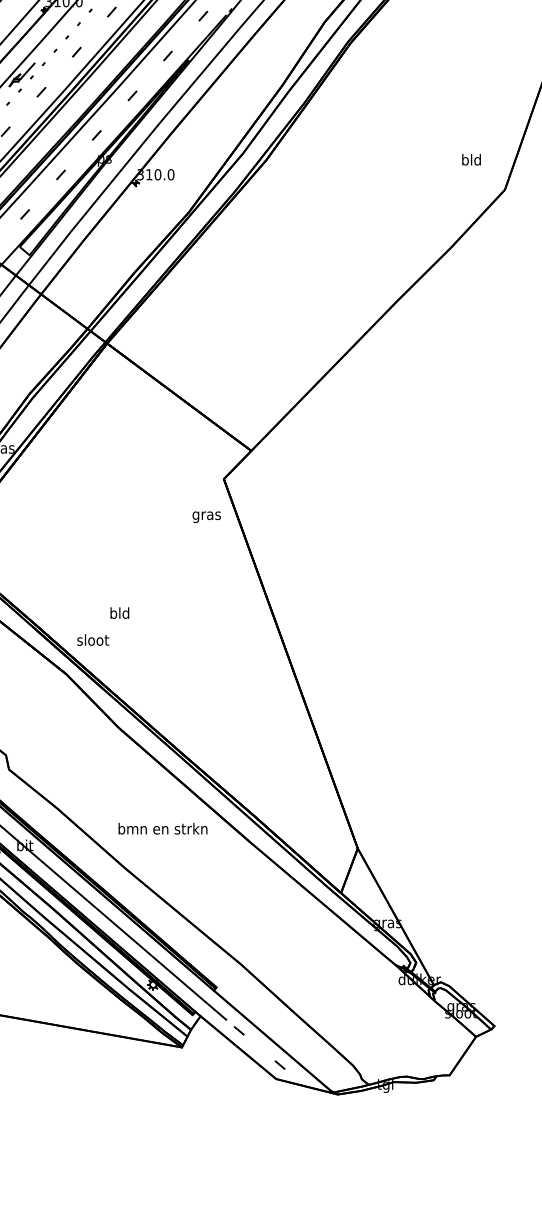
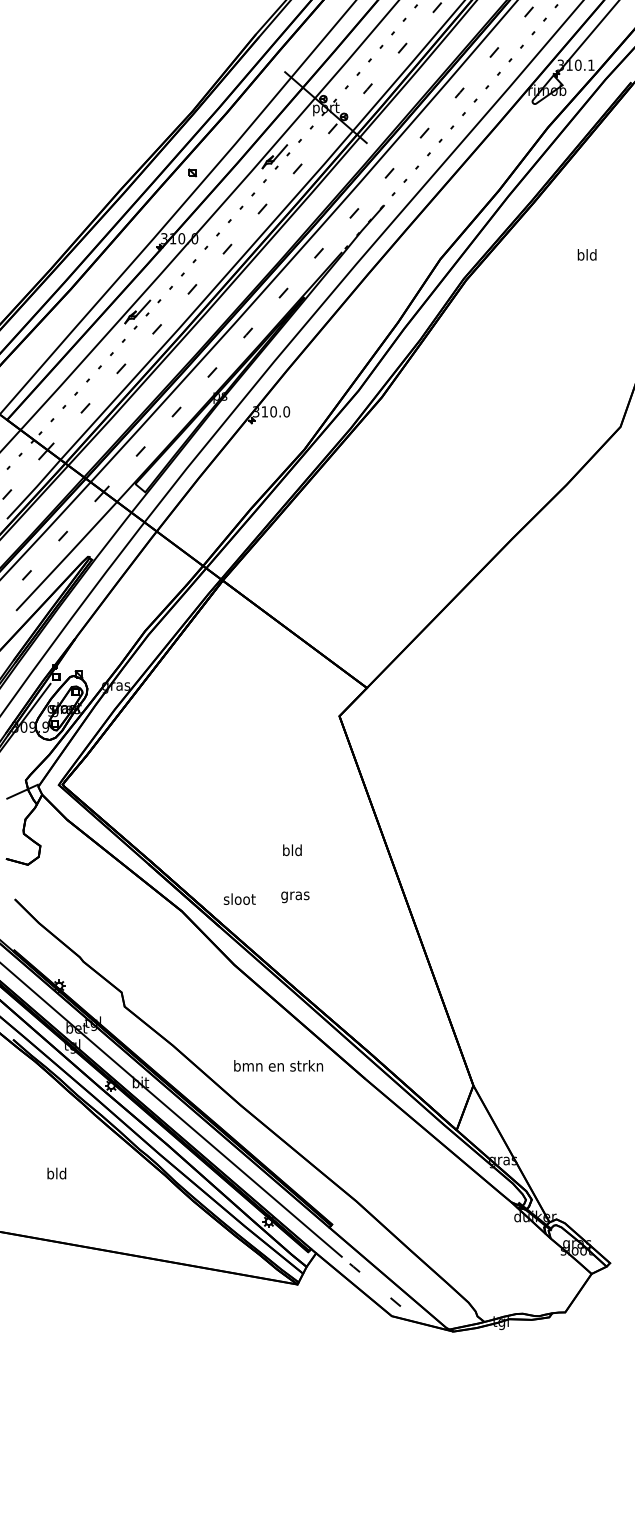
text: (470, 159) -> (586, 254), moved
text: (206, 517) -> (295, 897), moved
text: (119, 613) -> (292, 850), moved
text: (92, 639) -> (239, 898), moved

